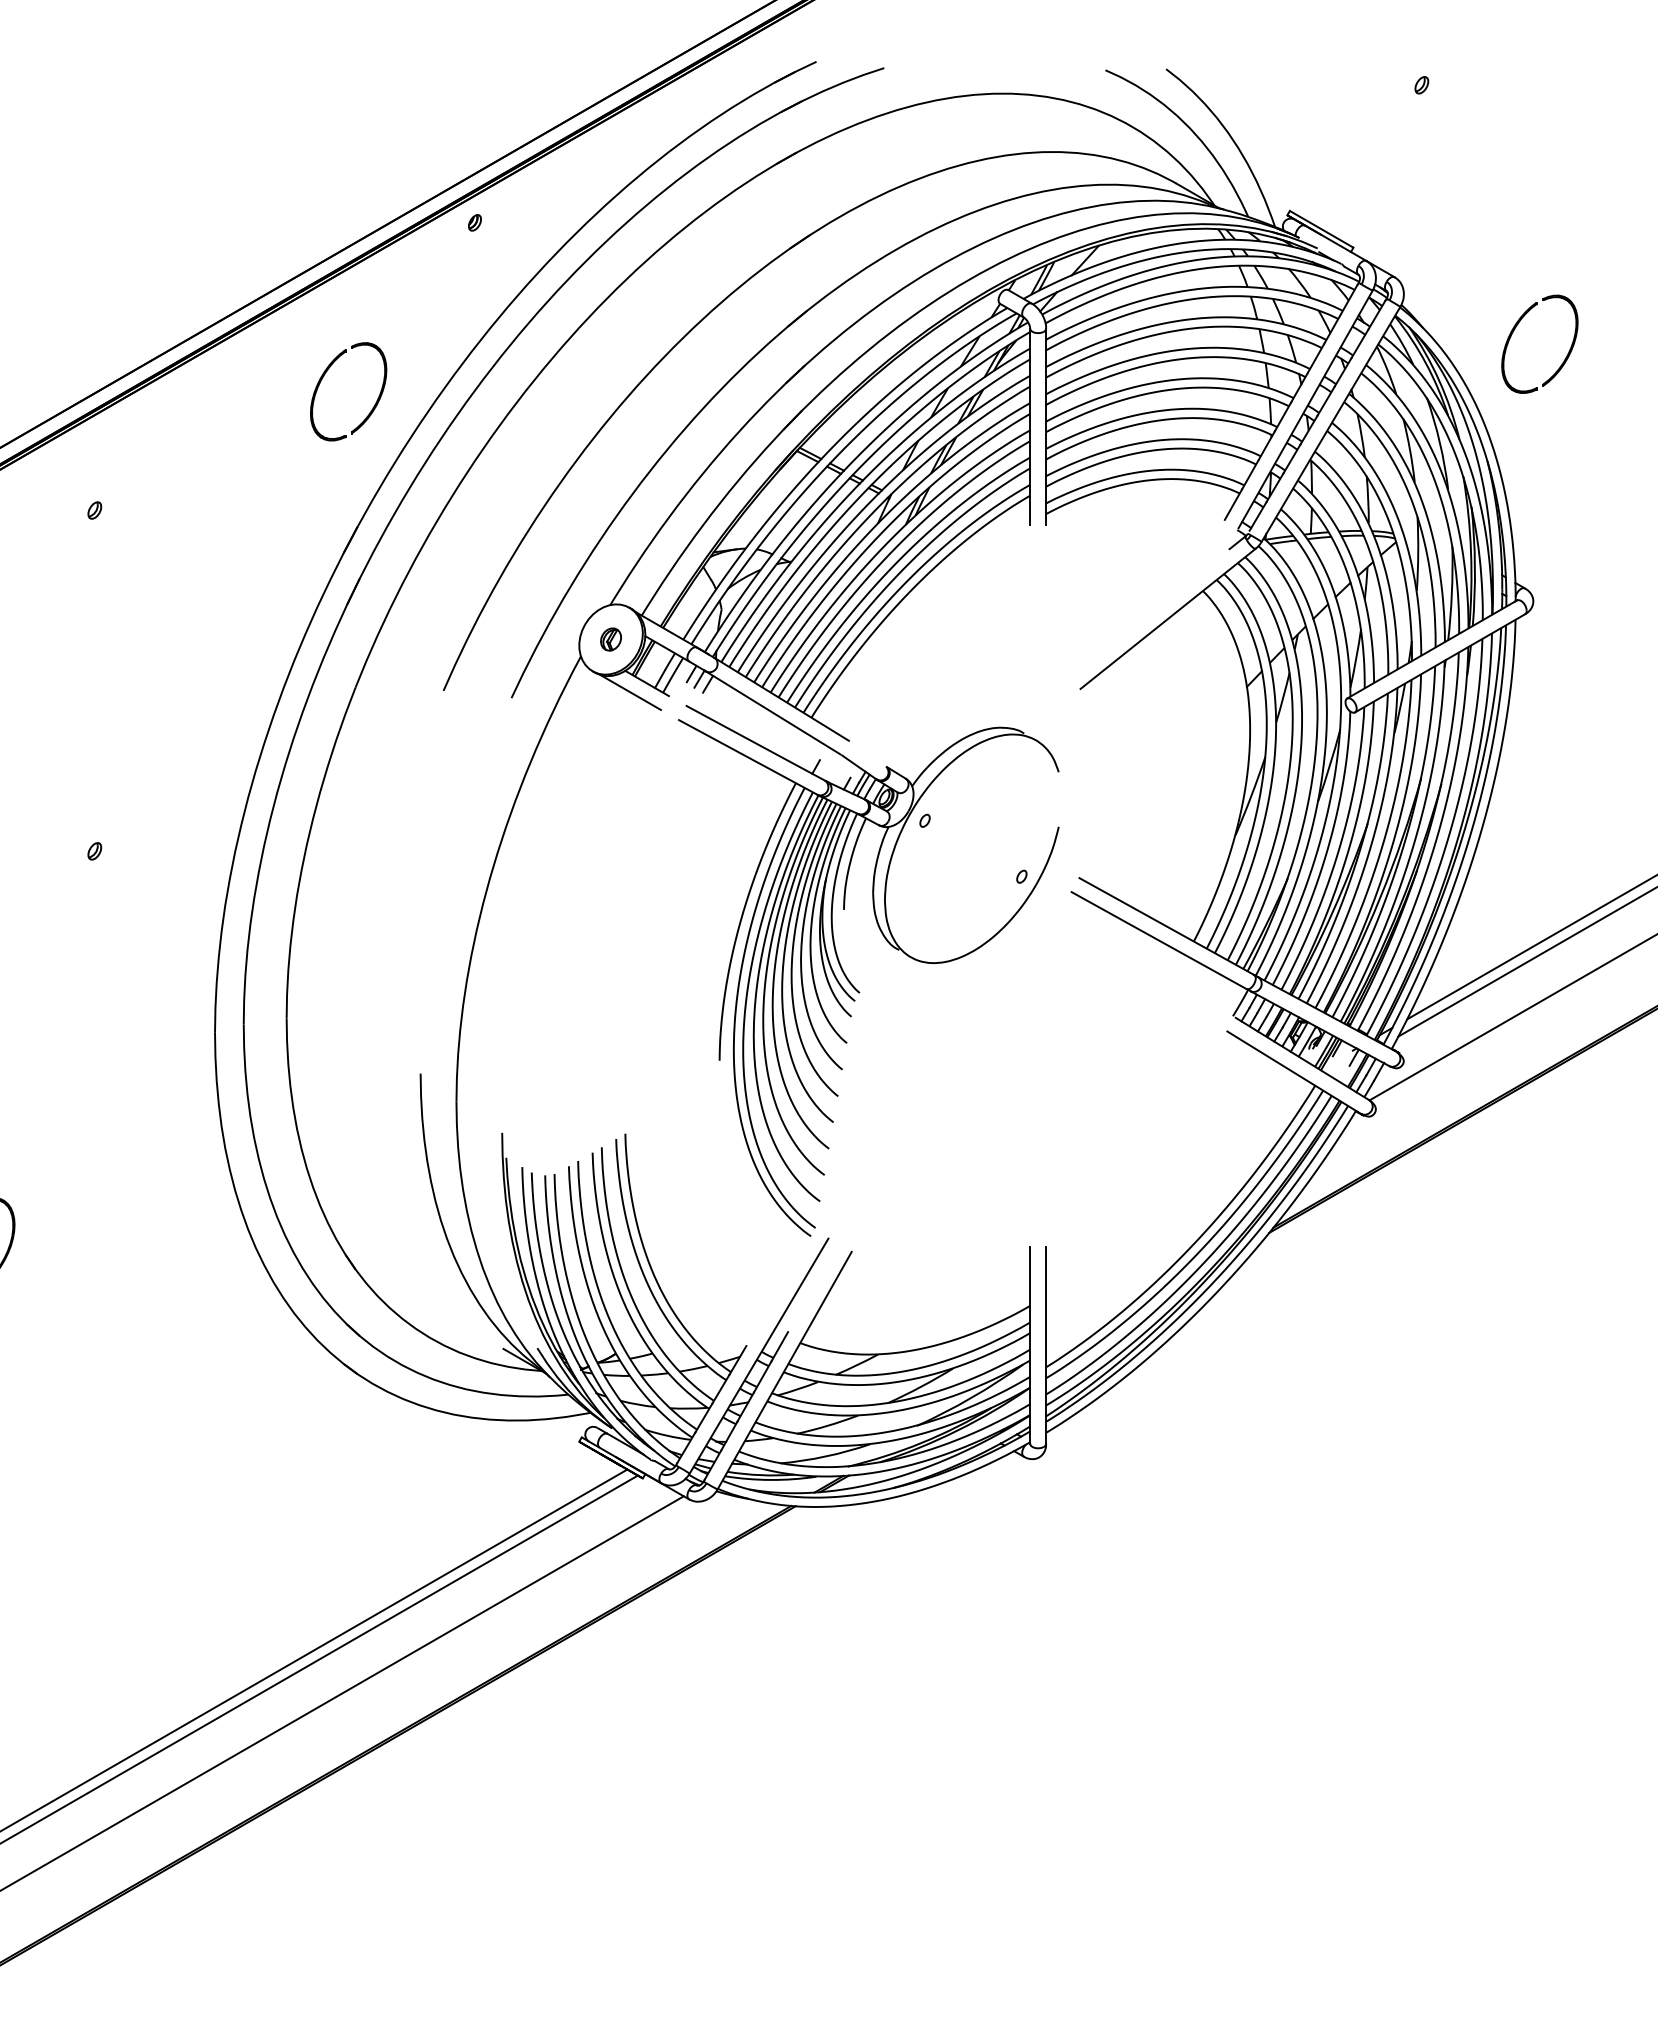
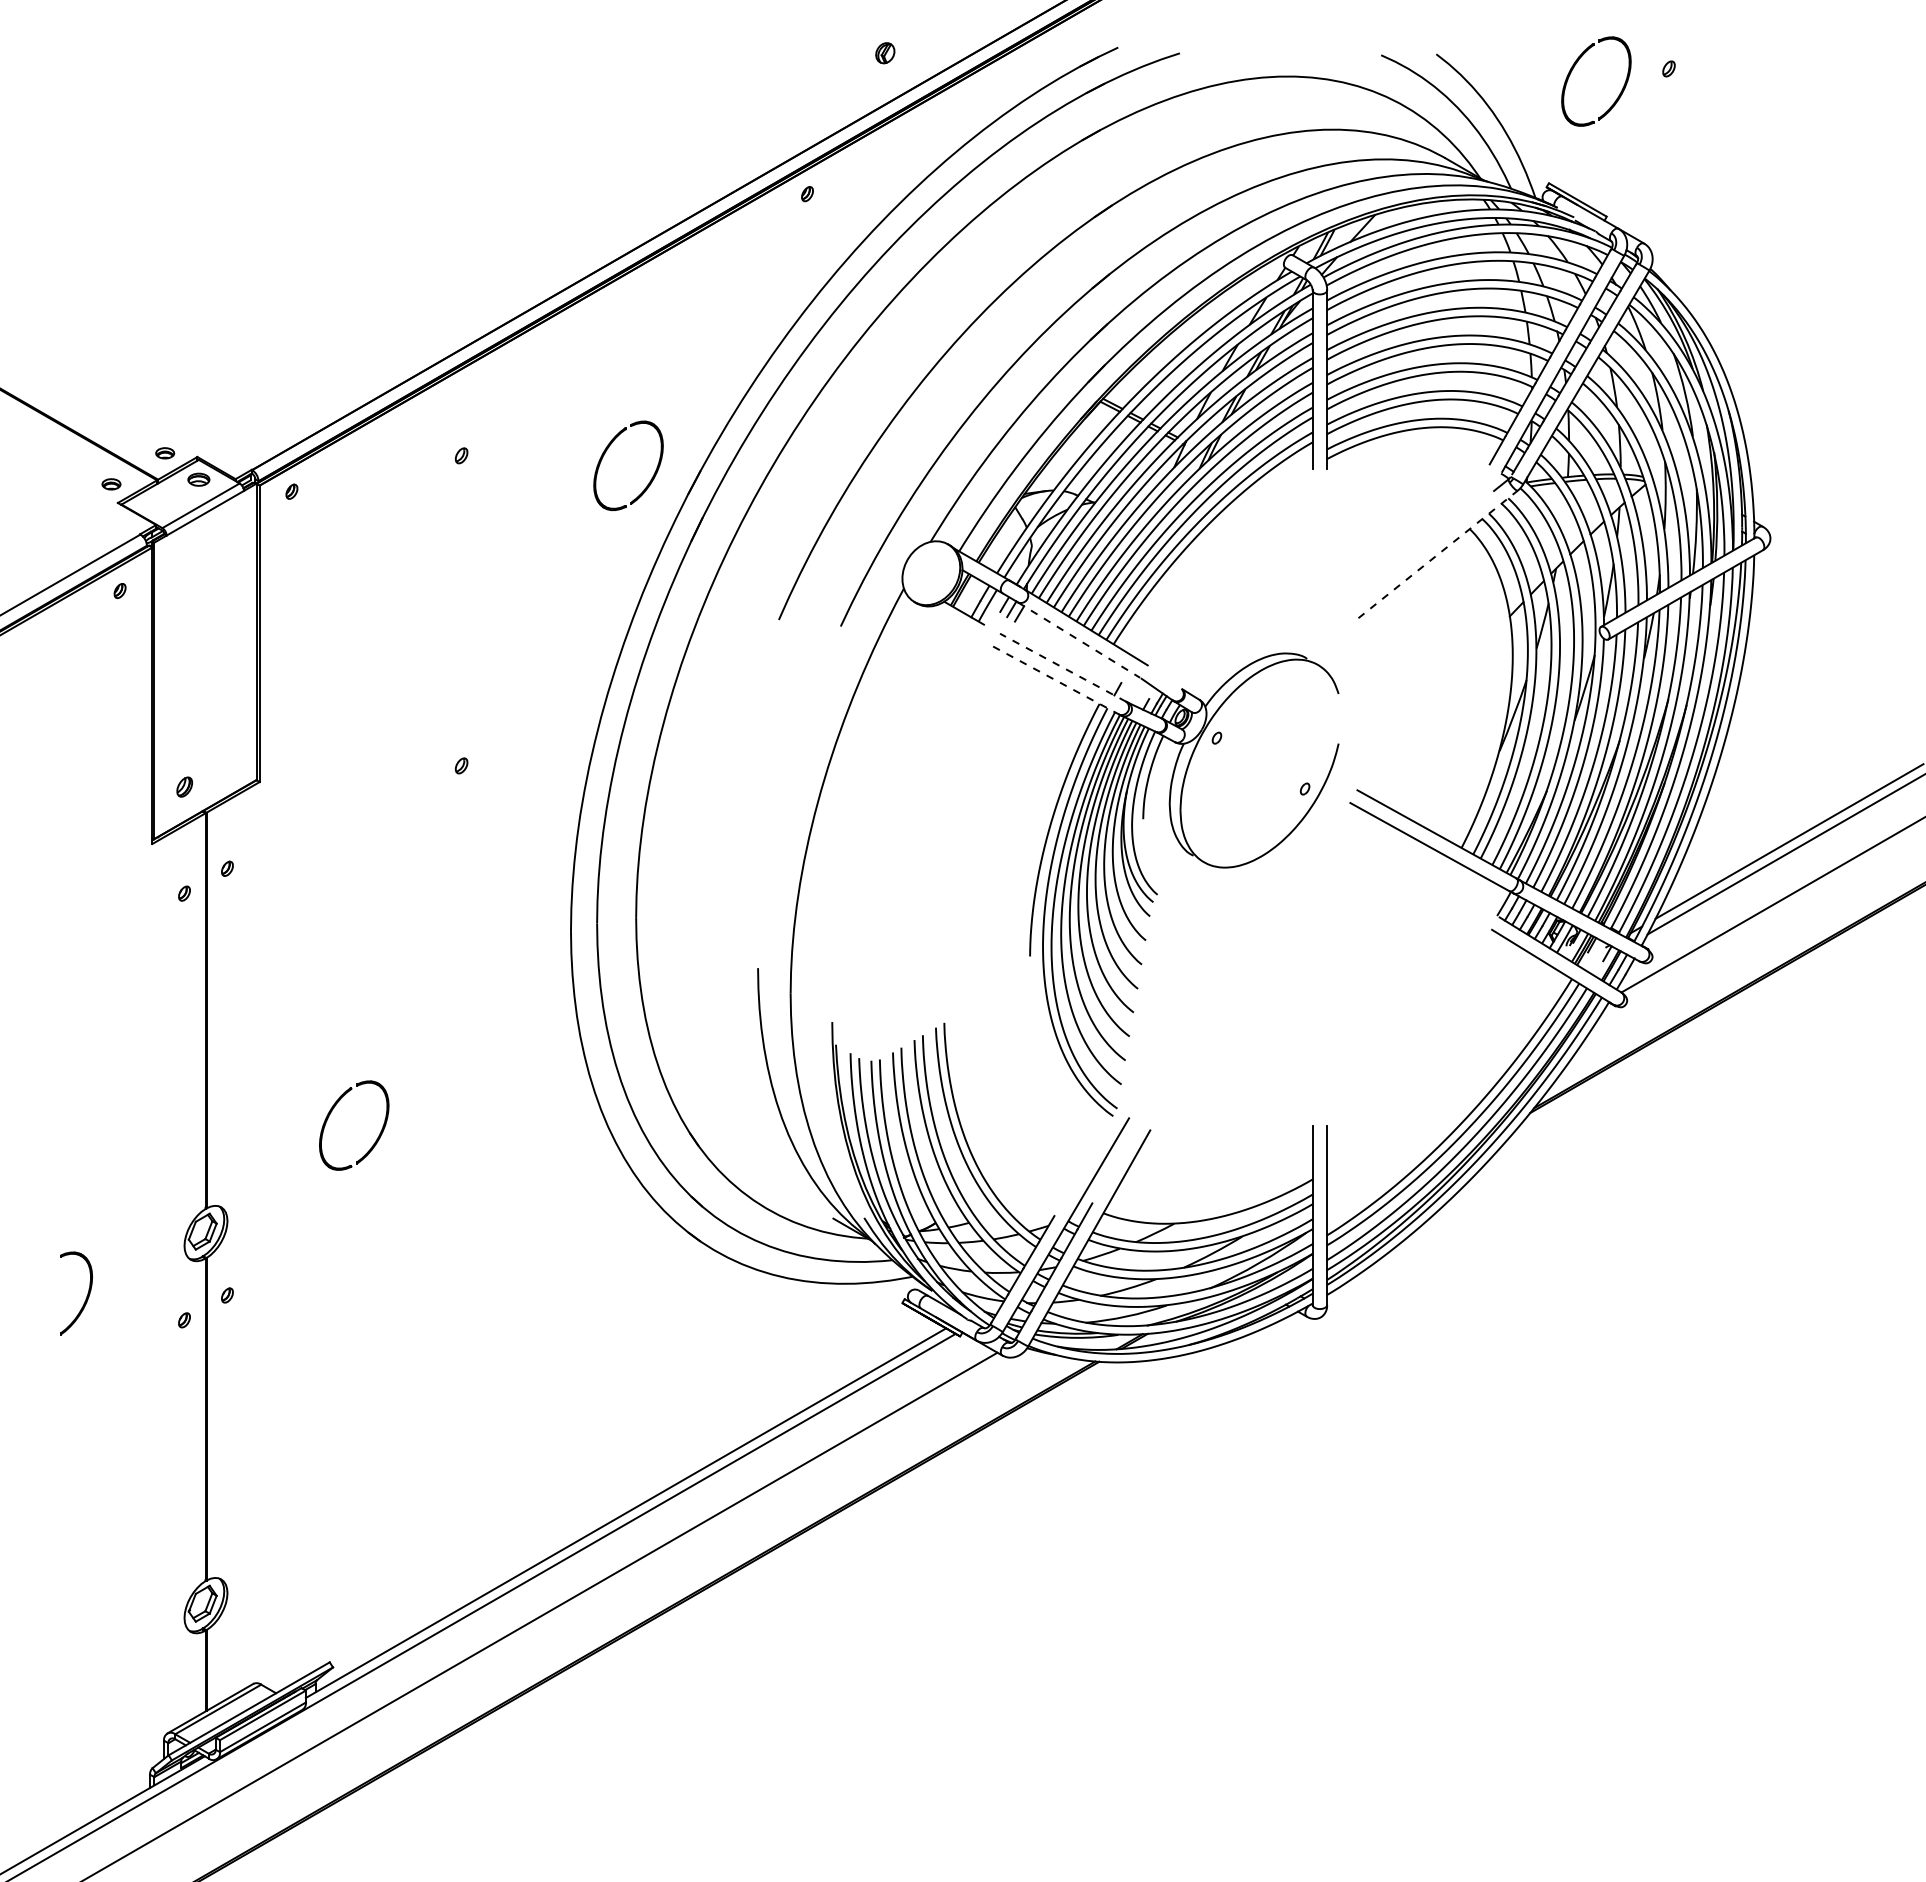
part: (1514, 330) -> (1573, 69), moved
part: (325, 374) -> (607, 450), moved
line: (1168, 618) -> (1438, 554), solid -> dashed
part: (611, 639) -> (885, 53), moved
line: (629, 692) -> (948, 621), removed
line: (773, 713) -> (1079, 640), solid -> dashed
line: (756, 743) -> (1063, 667), solid -> dashed
line: (748, 757) -> (1056, 680), solid -> dashed

